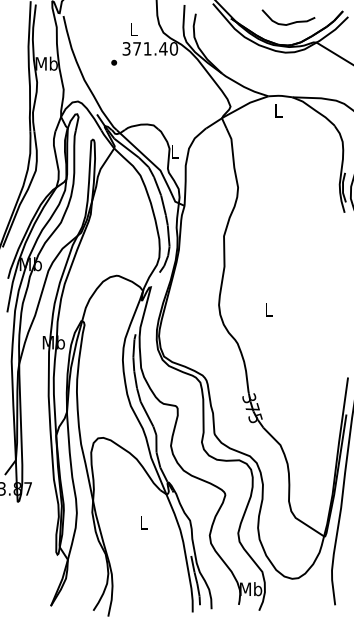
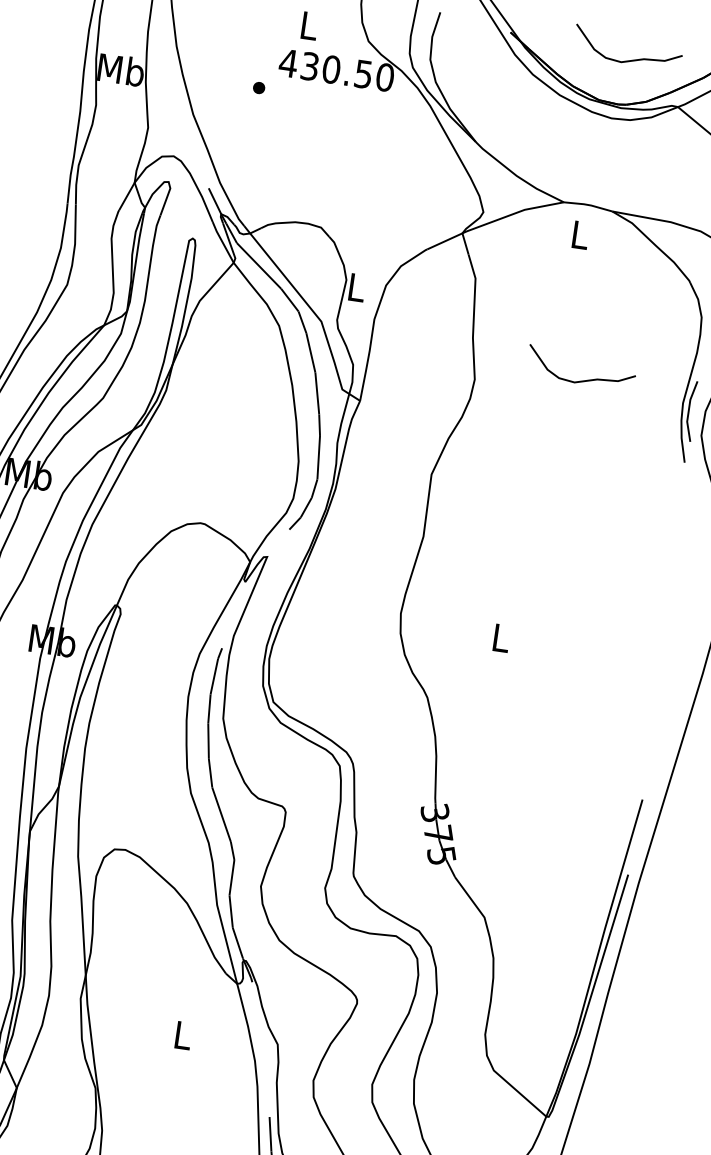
text: (144, 48) -> (325, 67), 371.40 -> 430.50
curve: (290, 179) -> (584, 378), added

